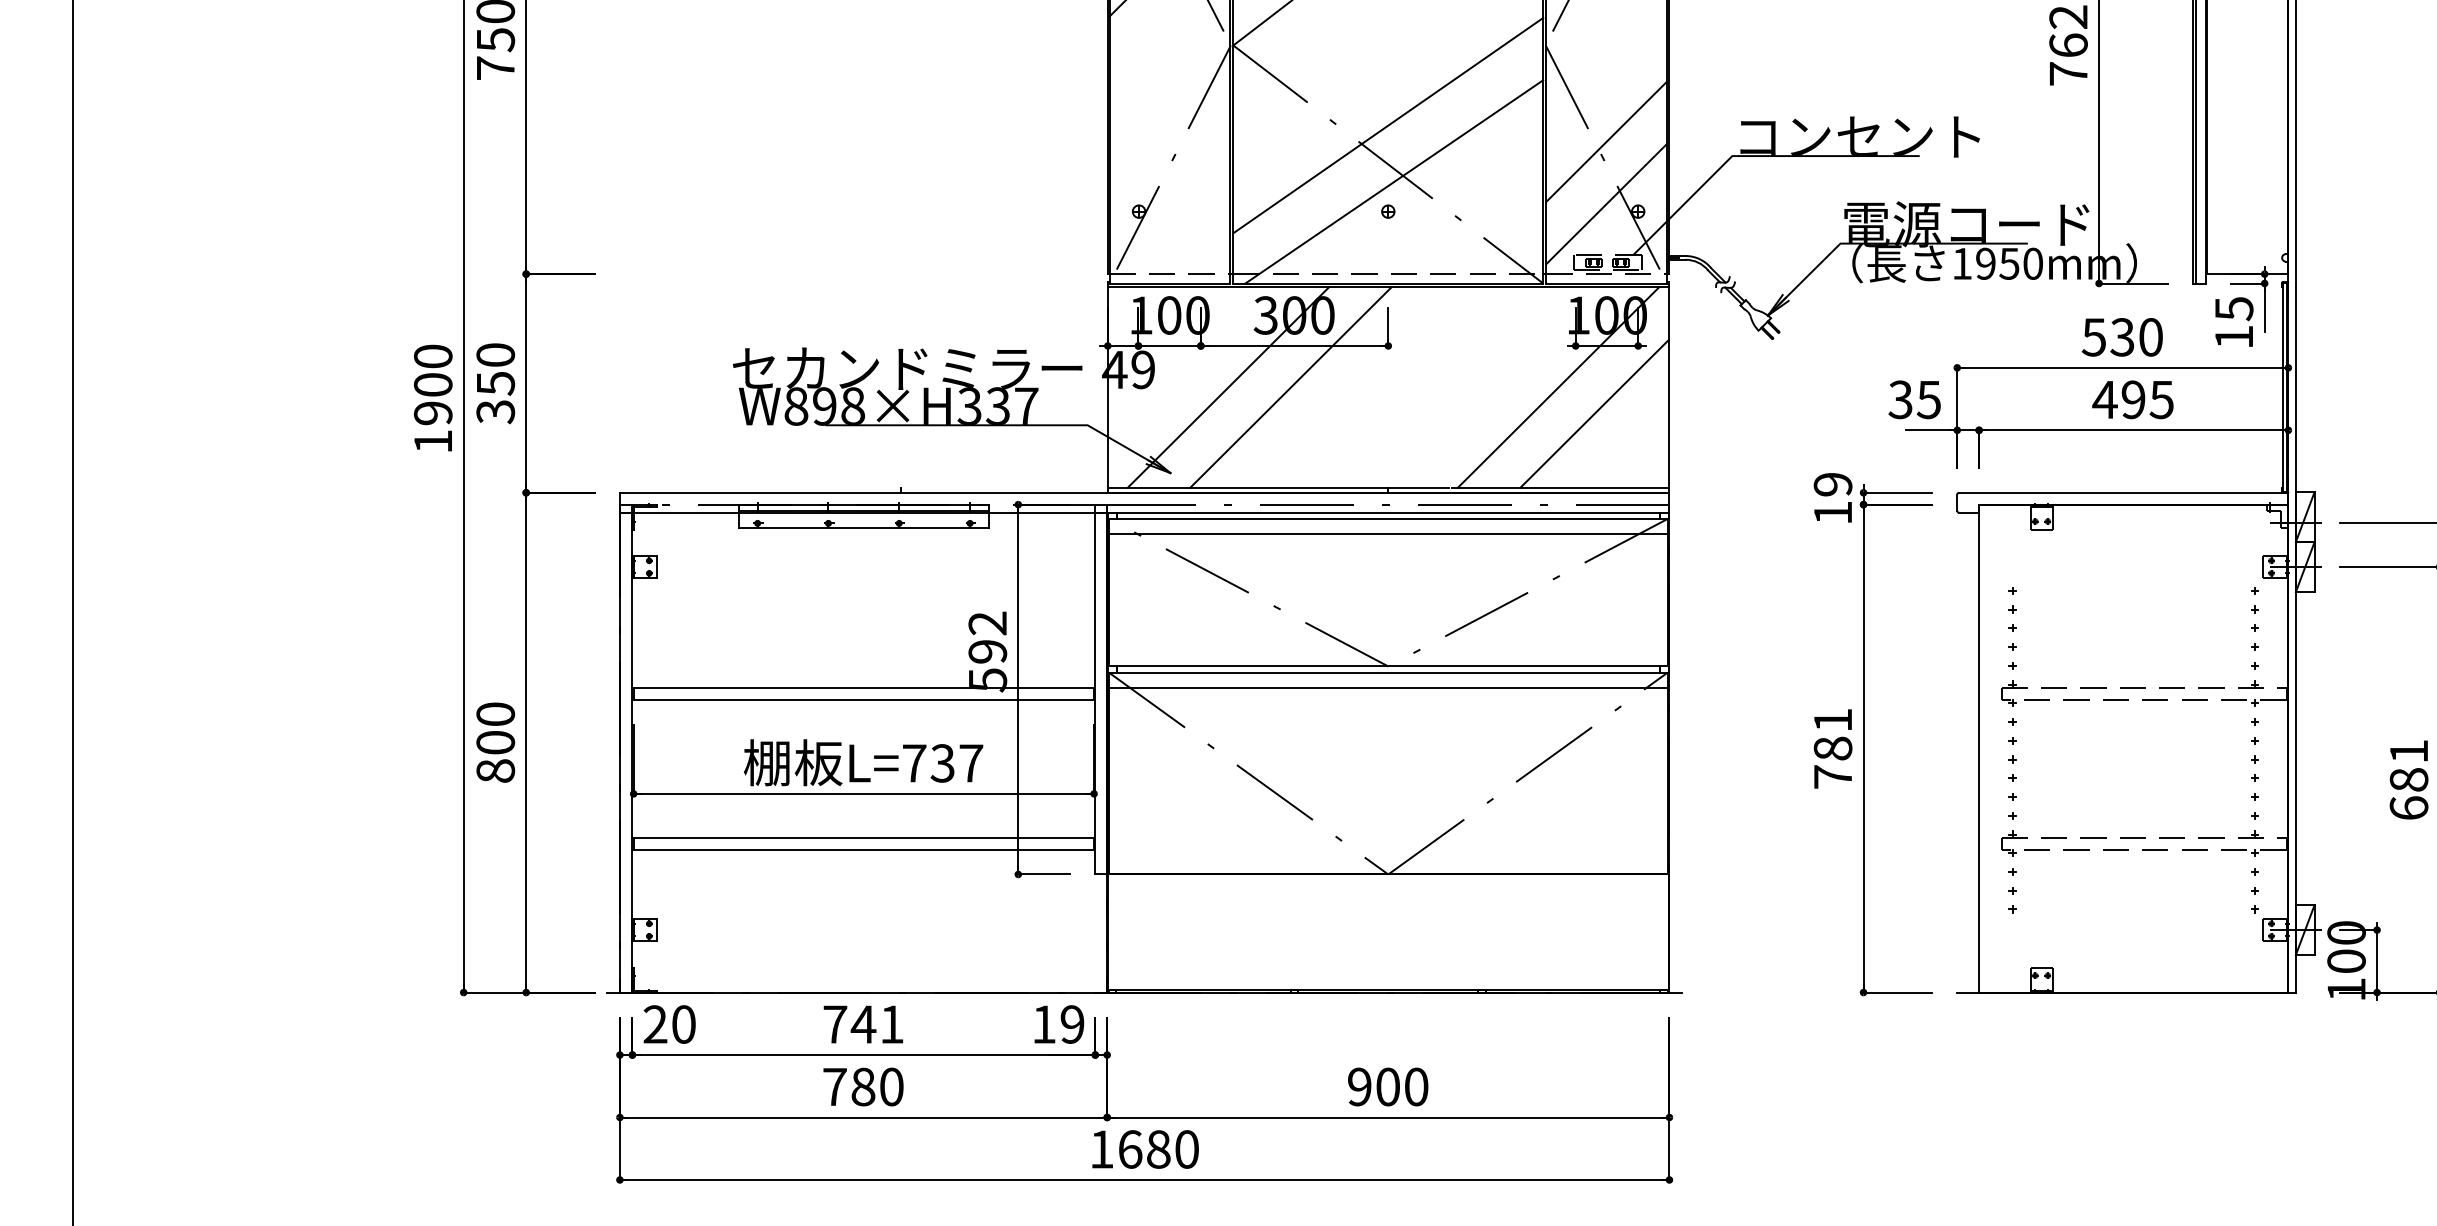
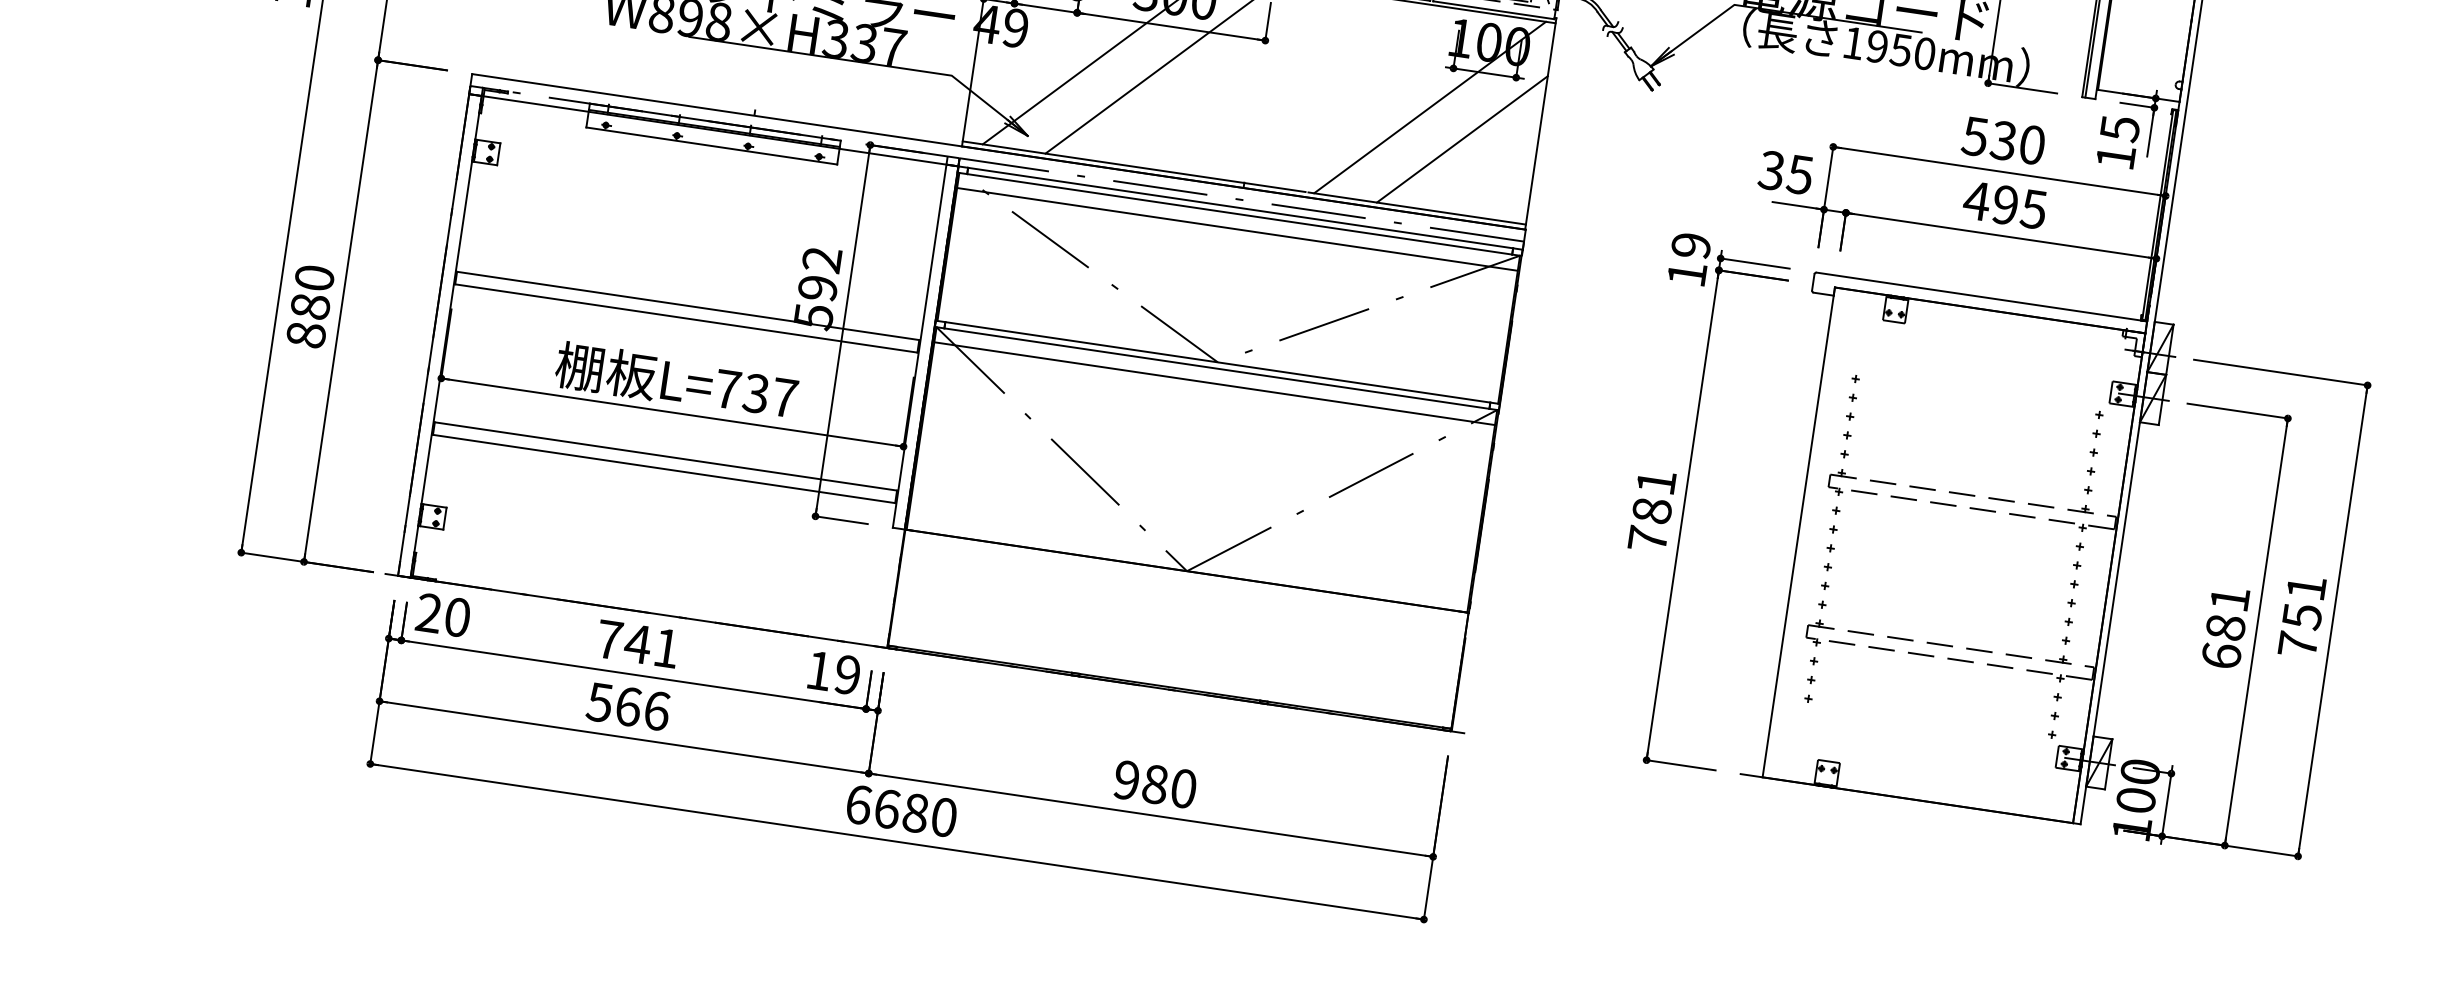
text: (495, 742) -> (310, 306), 800 -> 880
text: (862, 1086) -> (627, 706), 780 -> 566
text: (1388, 1086) -> (1155, 784), 900 -> 980
text: (1101, 1149) -> (858, 804), 1680 -> 6680

